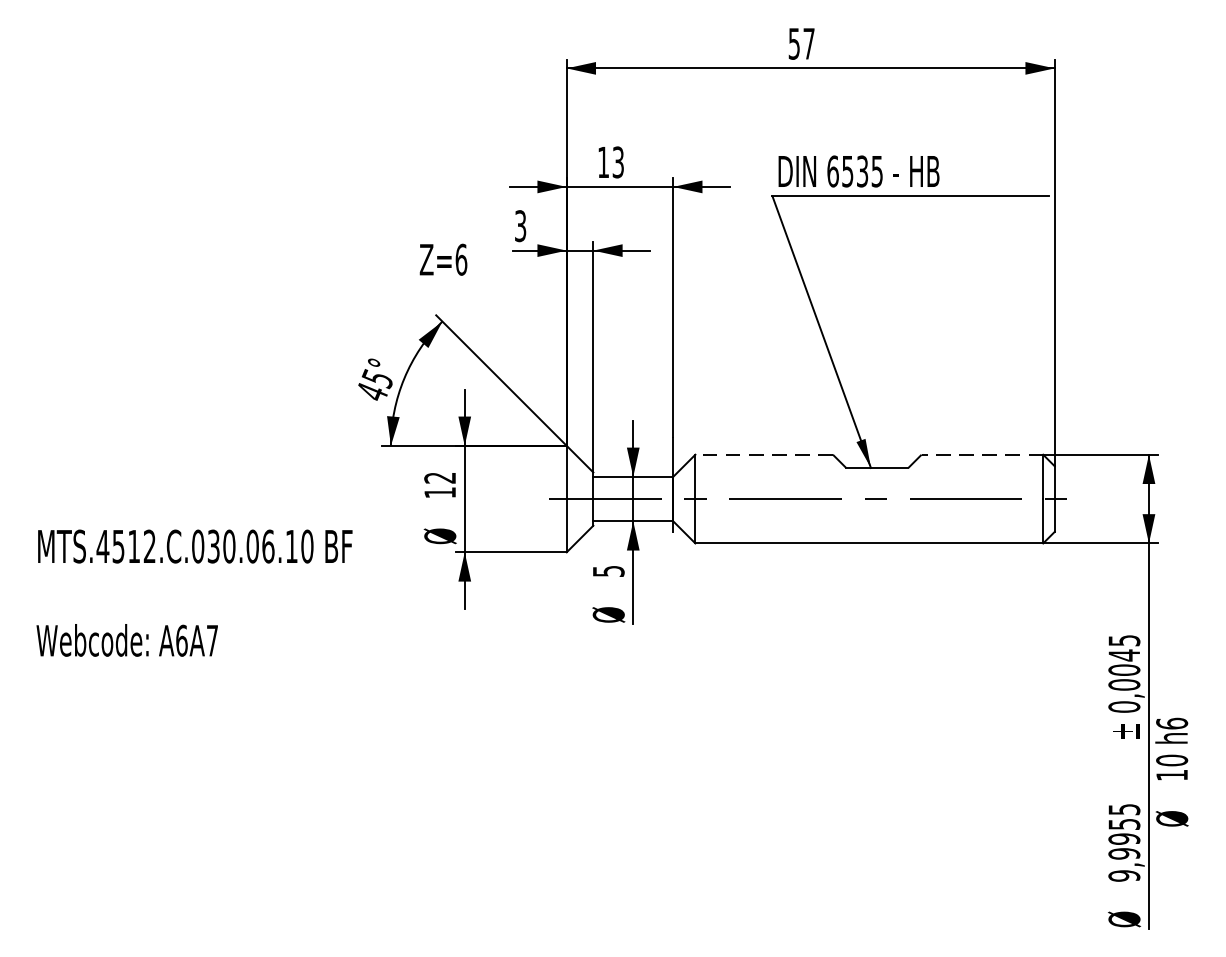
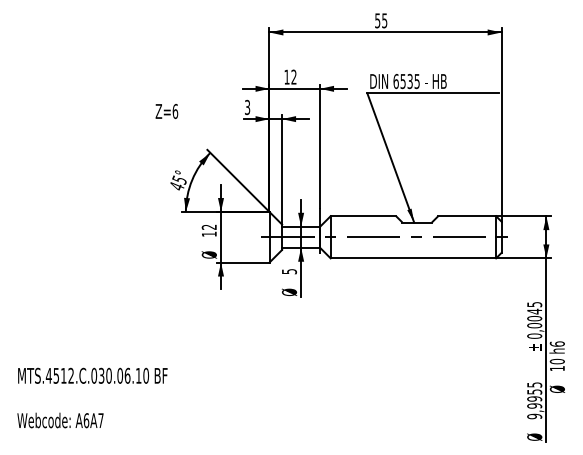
text: (808, 43) -> (384, 20), 57 -> 55
text: (617, 163) -> (293, 77), 13 -> 12
text: (442, 259) -> (166, 111), moved
line: (764, 455) -> (363, 216), dashed -> solid
line: (983, 455) -> (467, 216), dashed -> solid
text: (194, 592) -> (92, 397), moved

